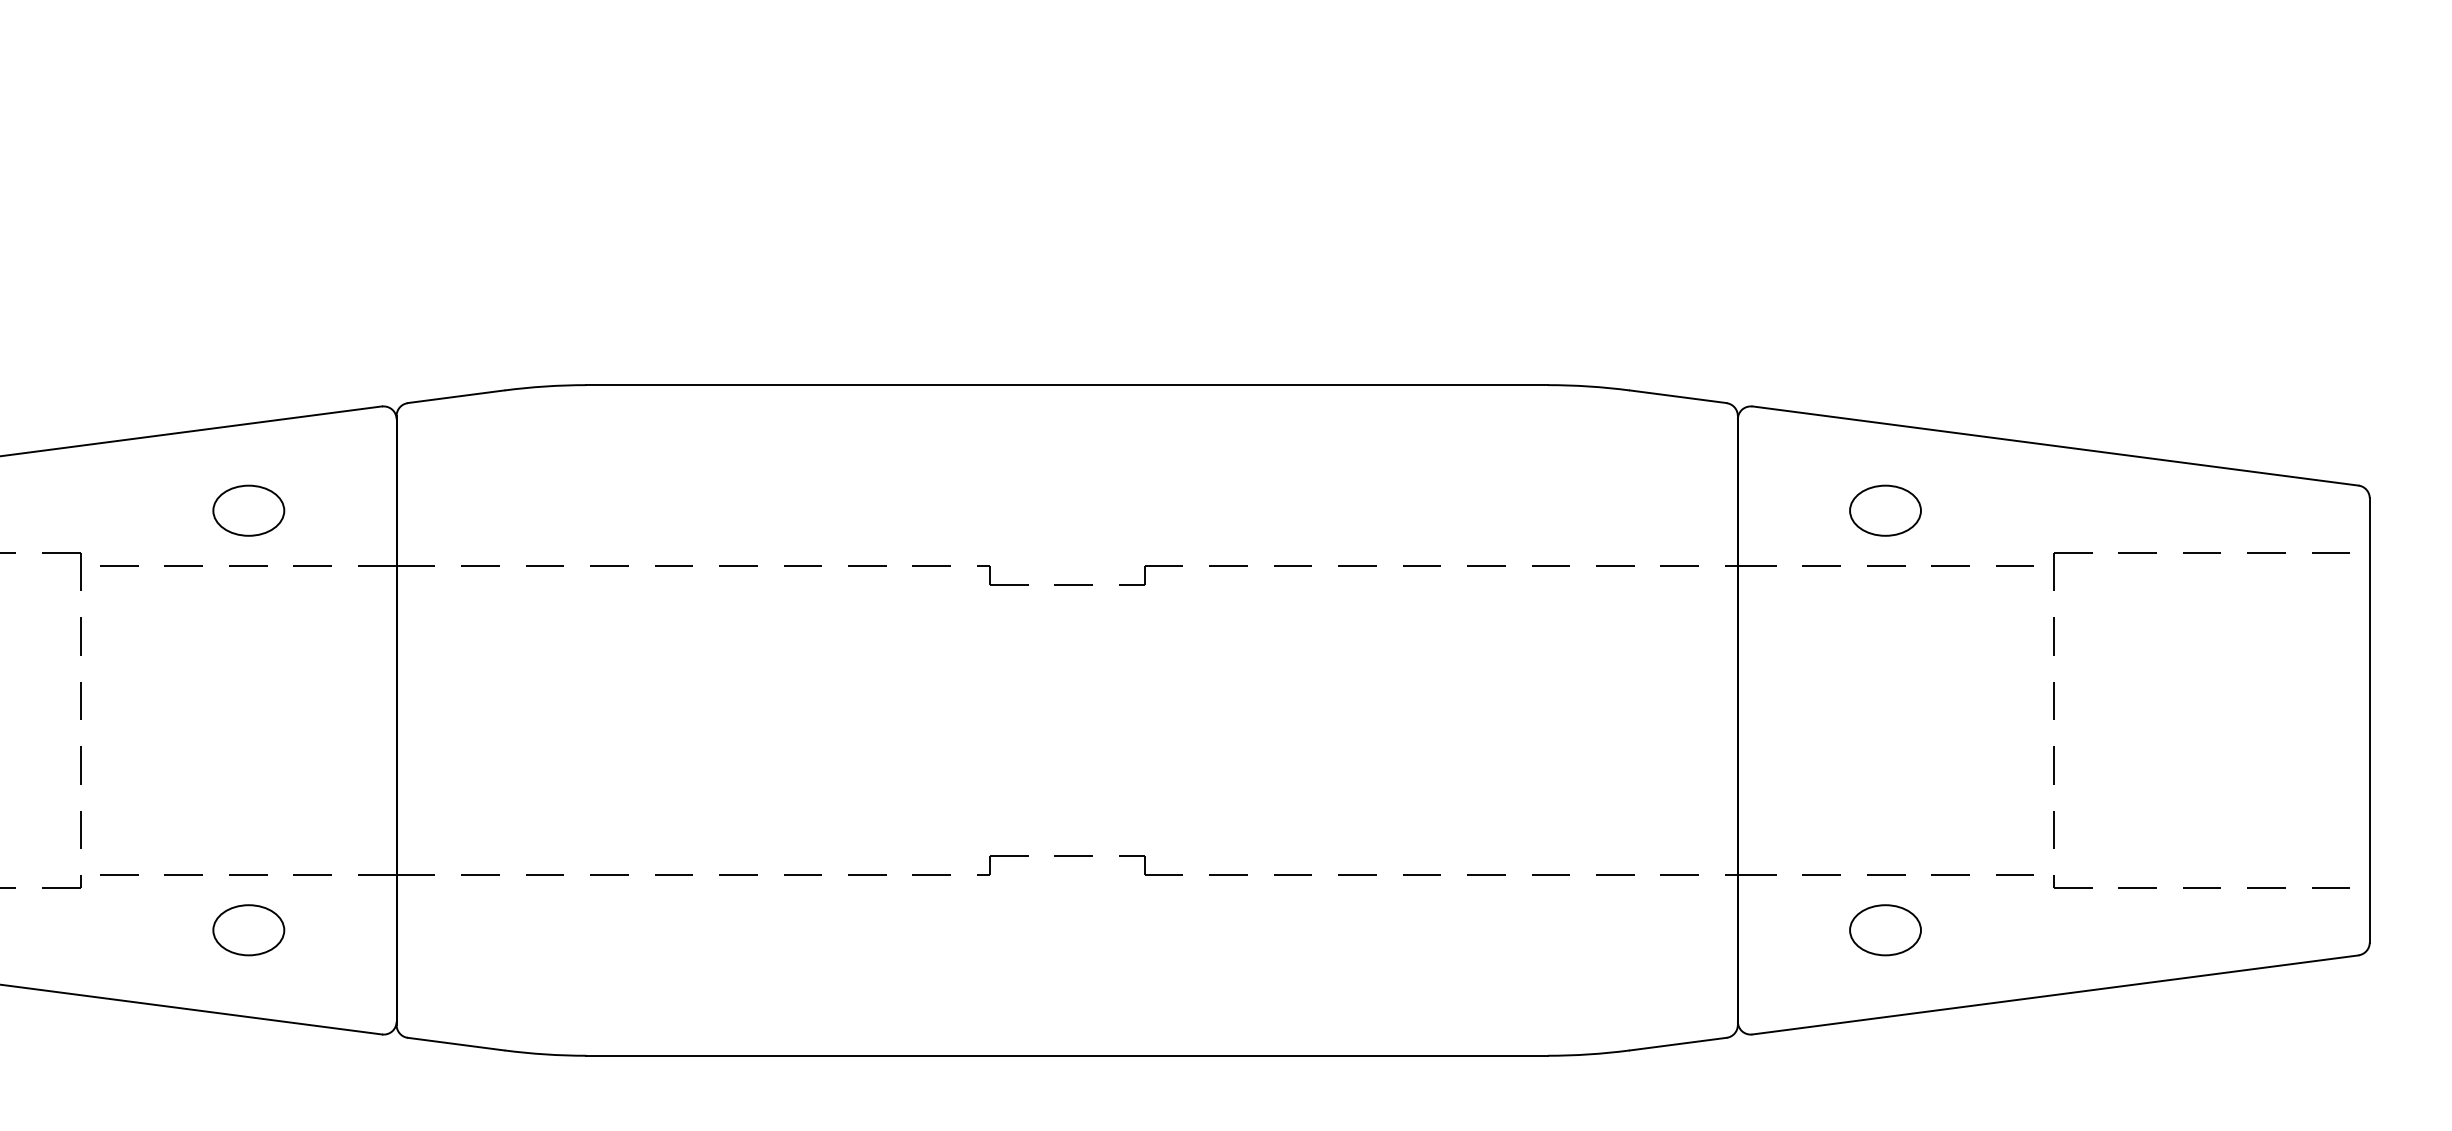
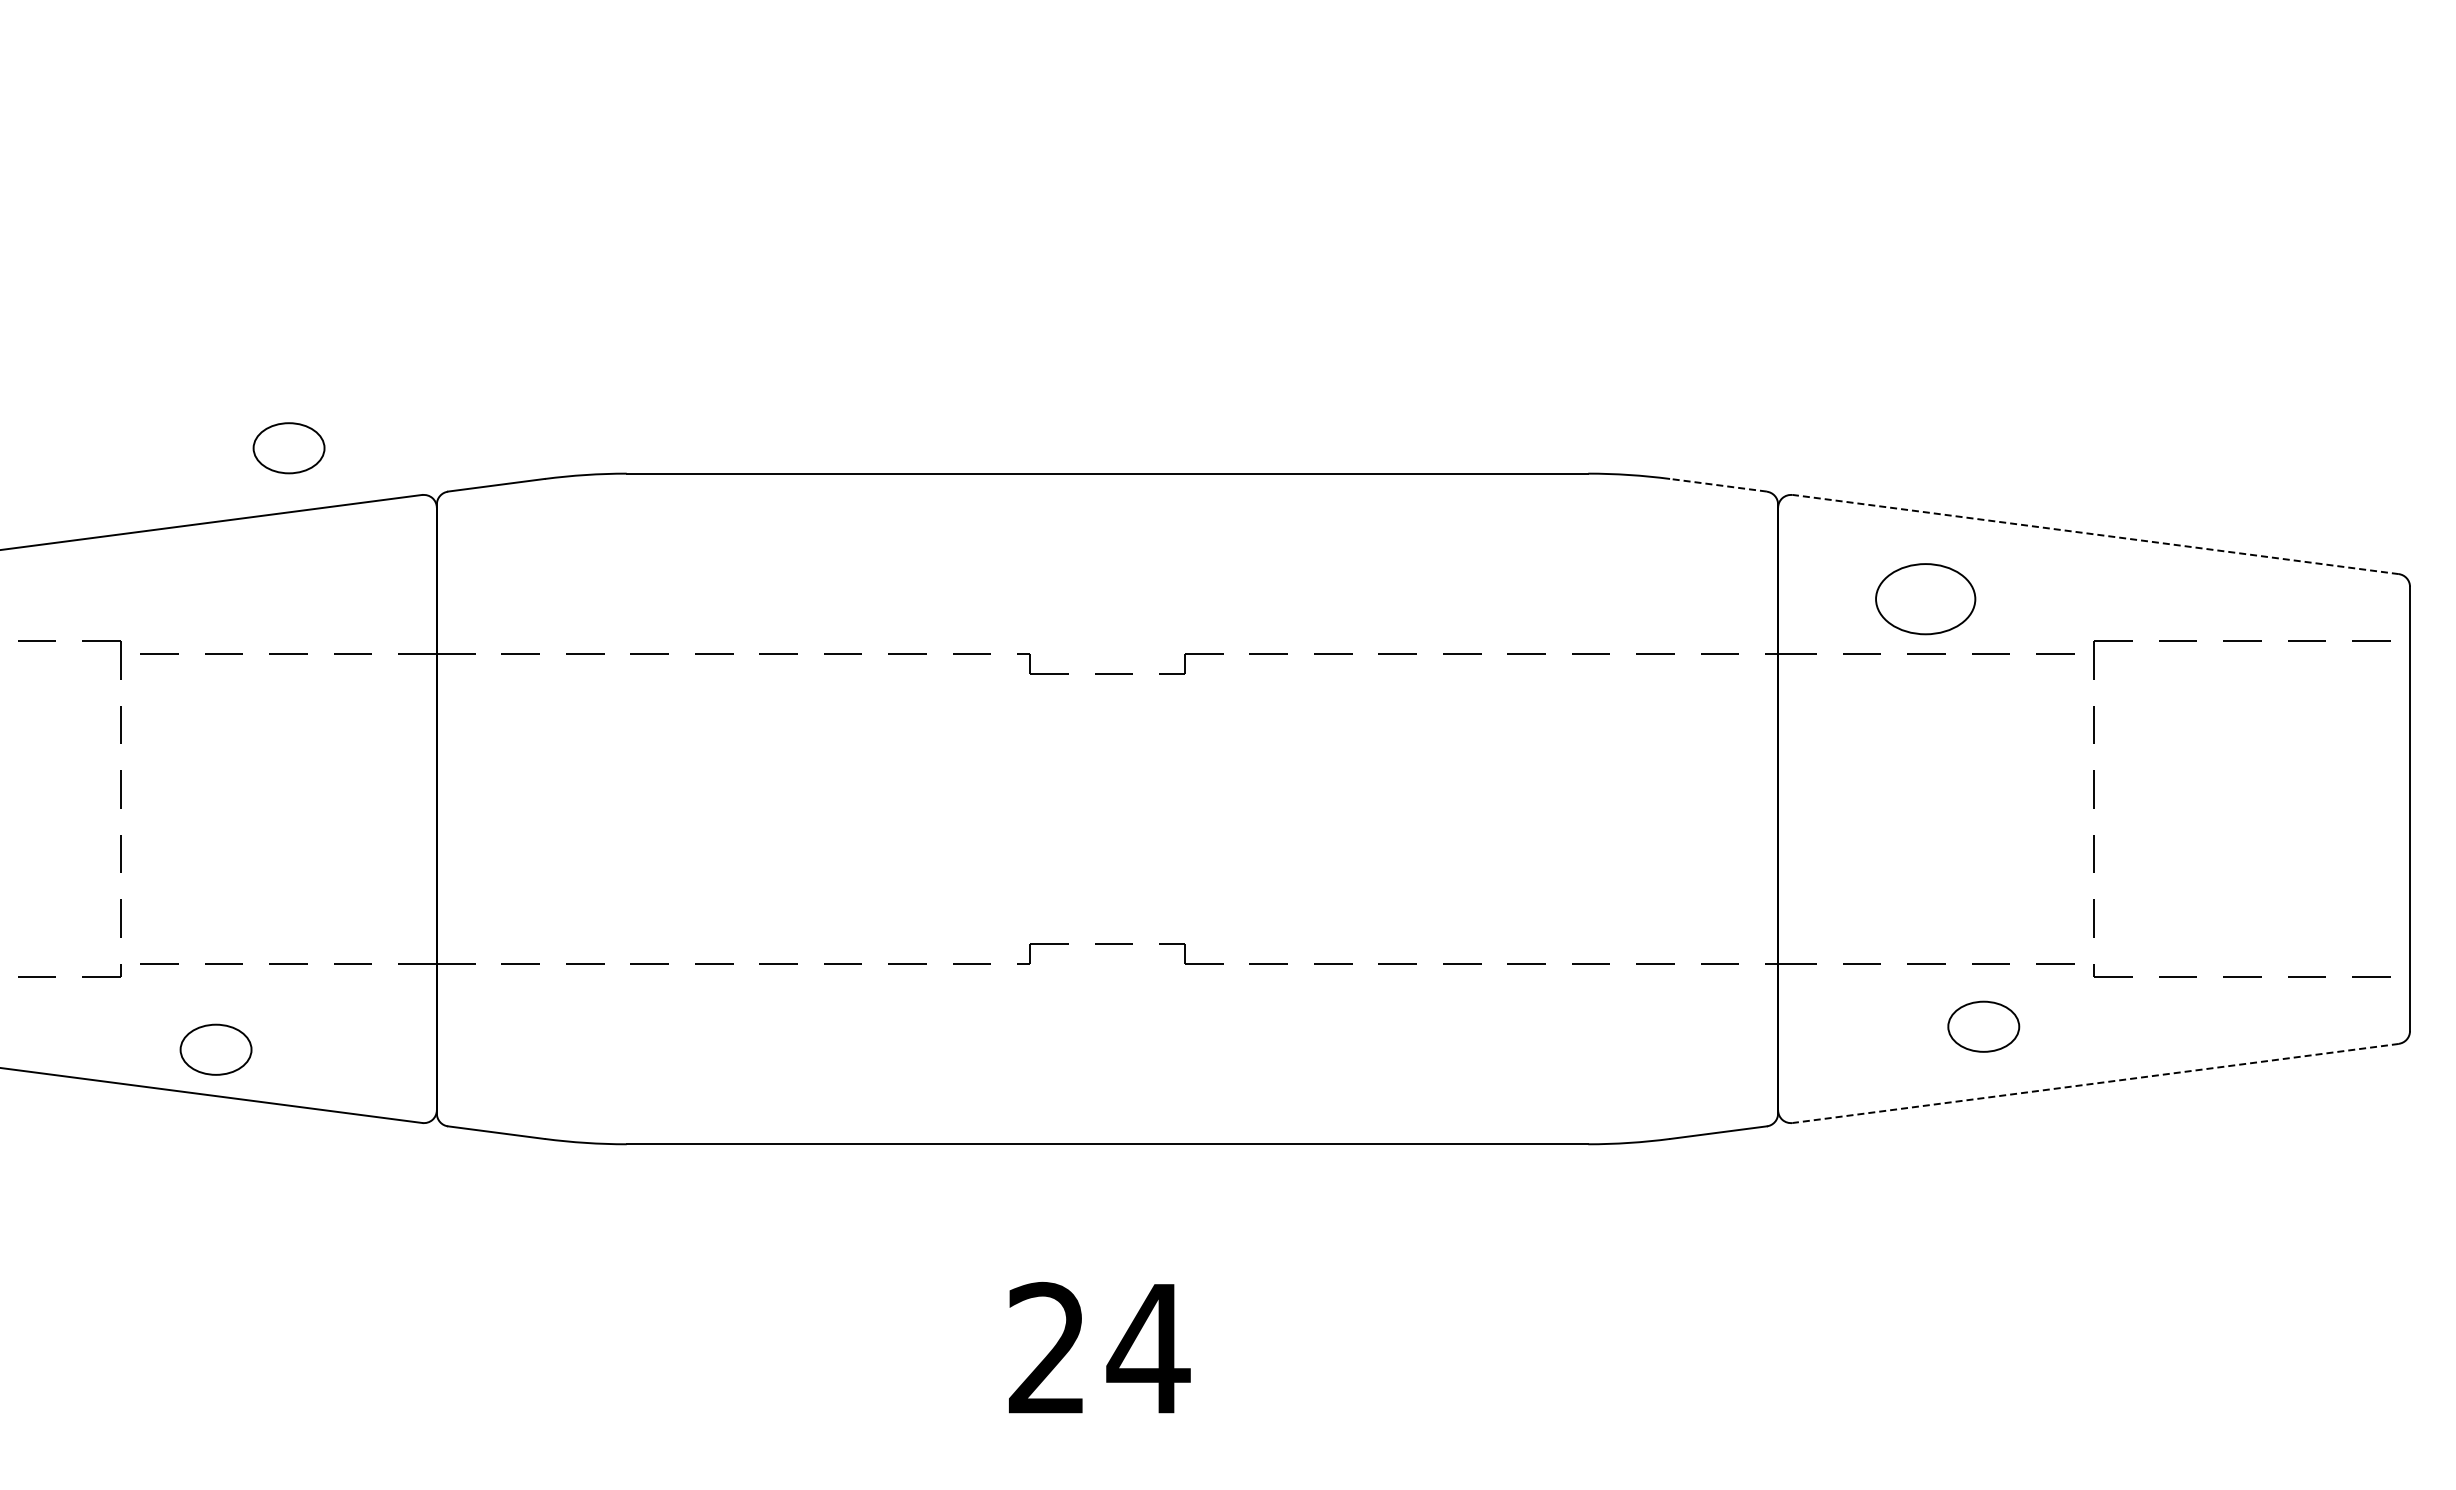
line: (1678, 396) -> (1718, 485), solid -> dashed
line: (2055, 445) -> (2095, 534), solid -> dashed
part: (248, 510) -> (288, 448), moved
part: (1885, 510) -> (1925, 599), size x1.4
part: (248, 929) -> (215, 1049), moved
part: (1885, 929) -> (1983, 1026), moved
line: (2055, 994) -> (2095, 1083), solid -> dashed

